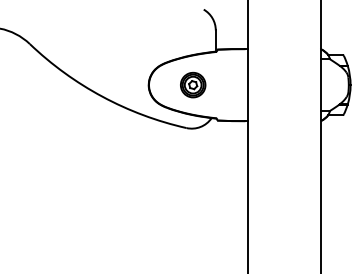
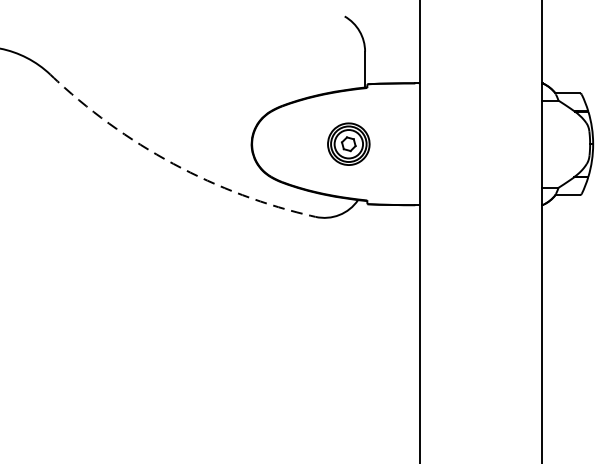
part: (193, 84) -> (349, 143), moved
arc: (102, 96) -> (173, 163), solid -> dashed

